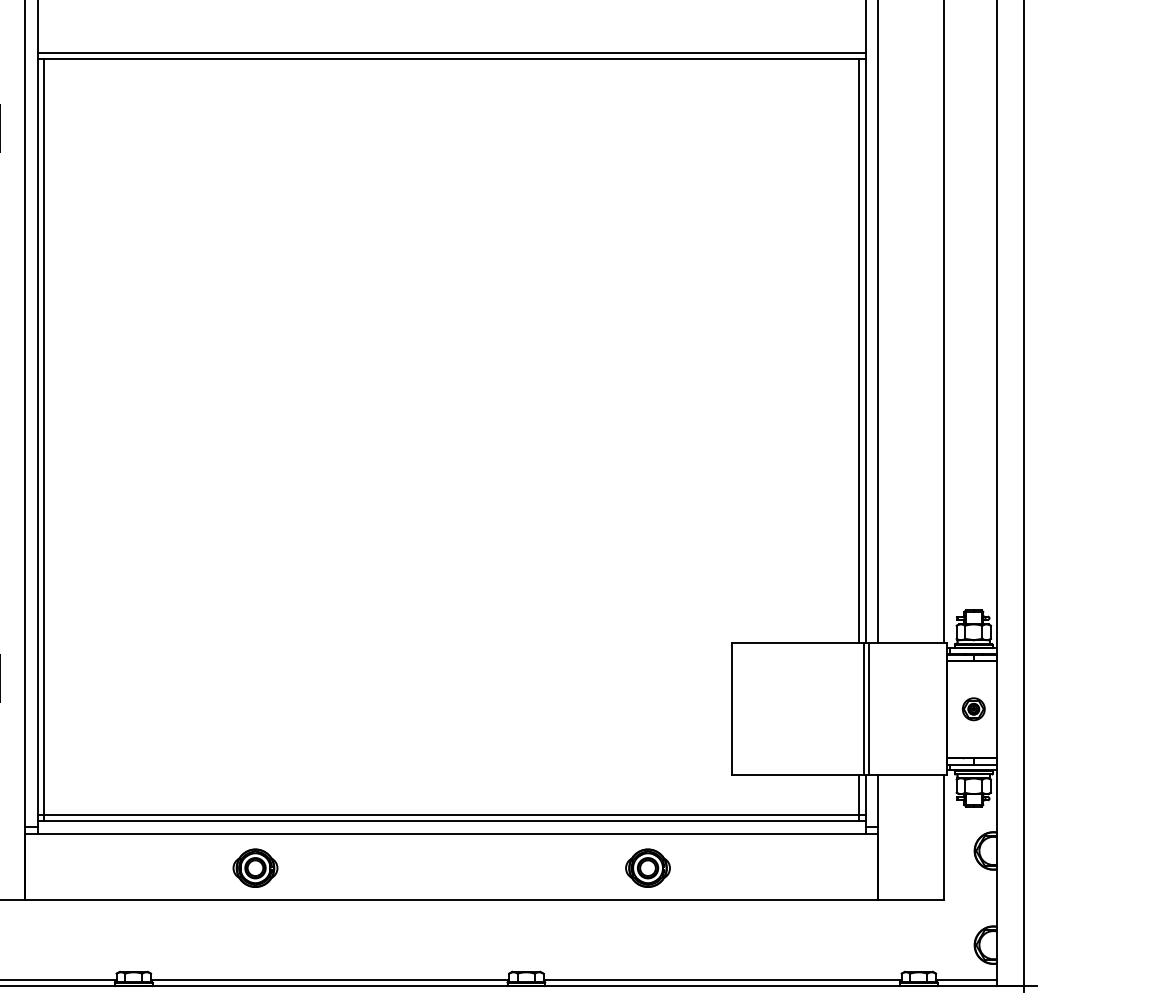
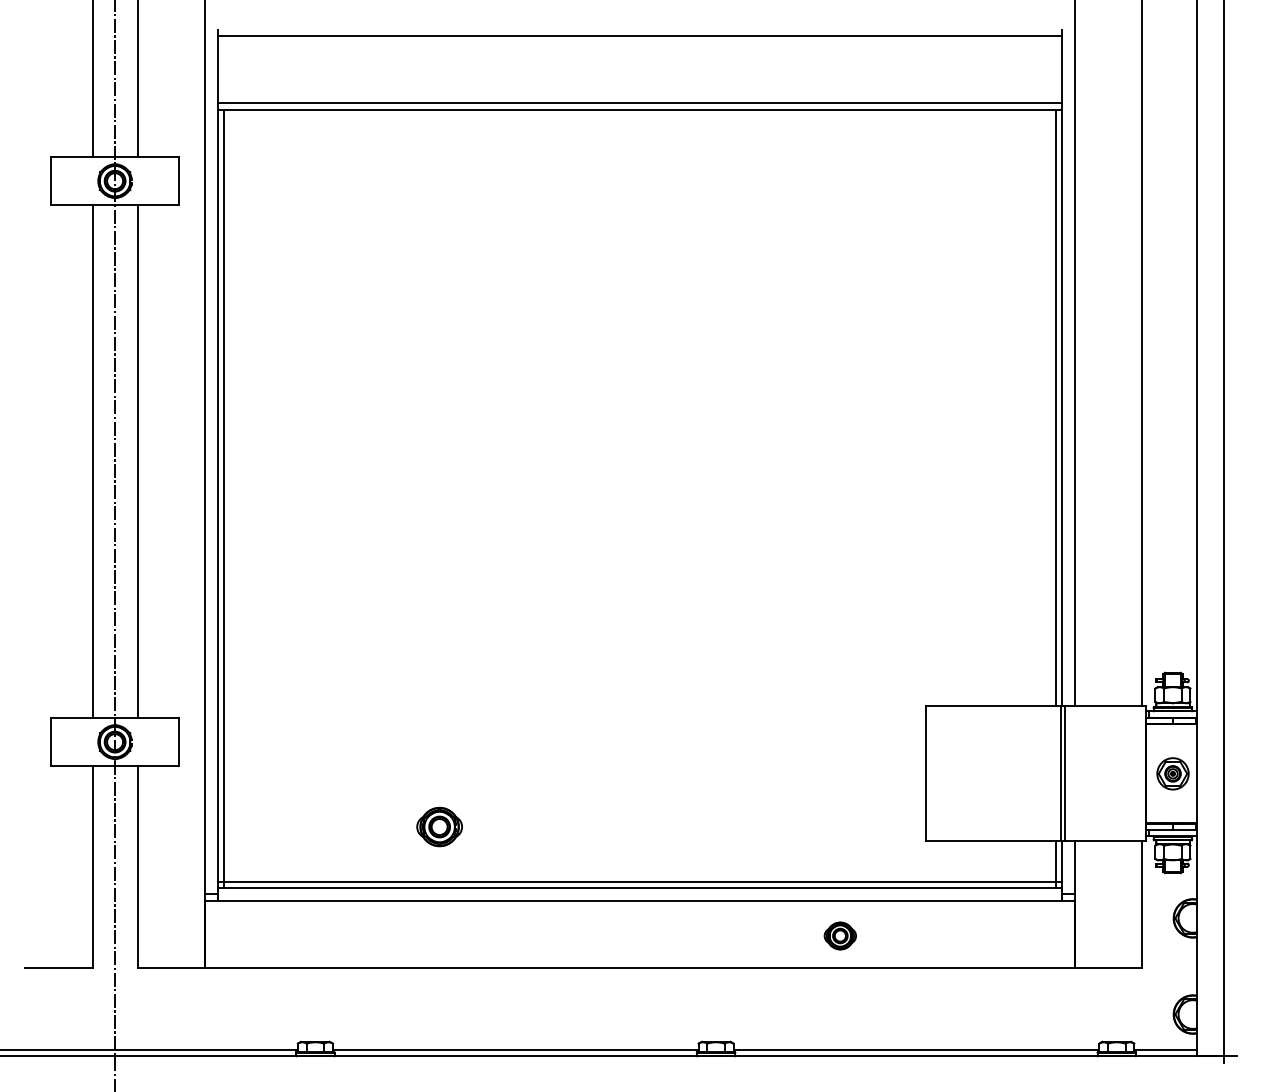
part: (973, 709) -> (1172, 773), size x1.4
part: (255, 867) -> (439, 826), moved
part: (648, 867) -> (840, 935), size x0.7

